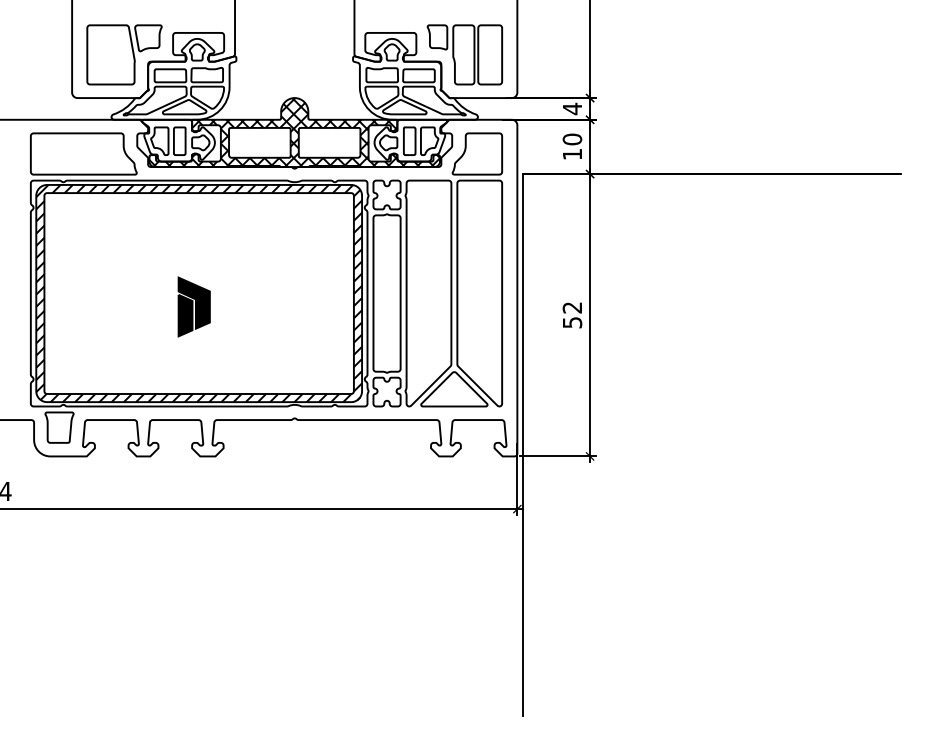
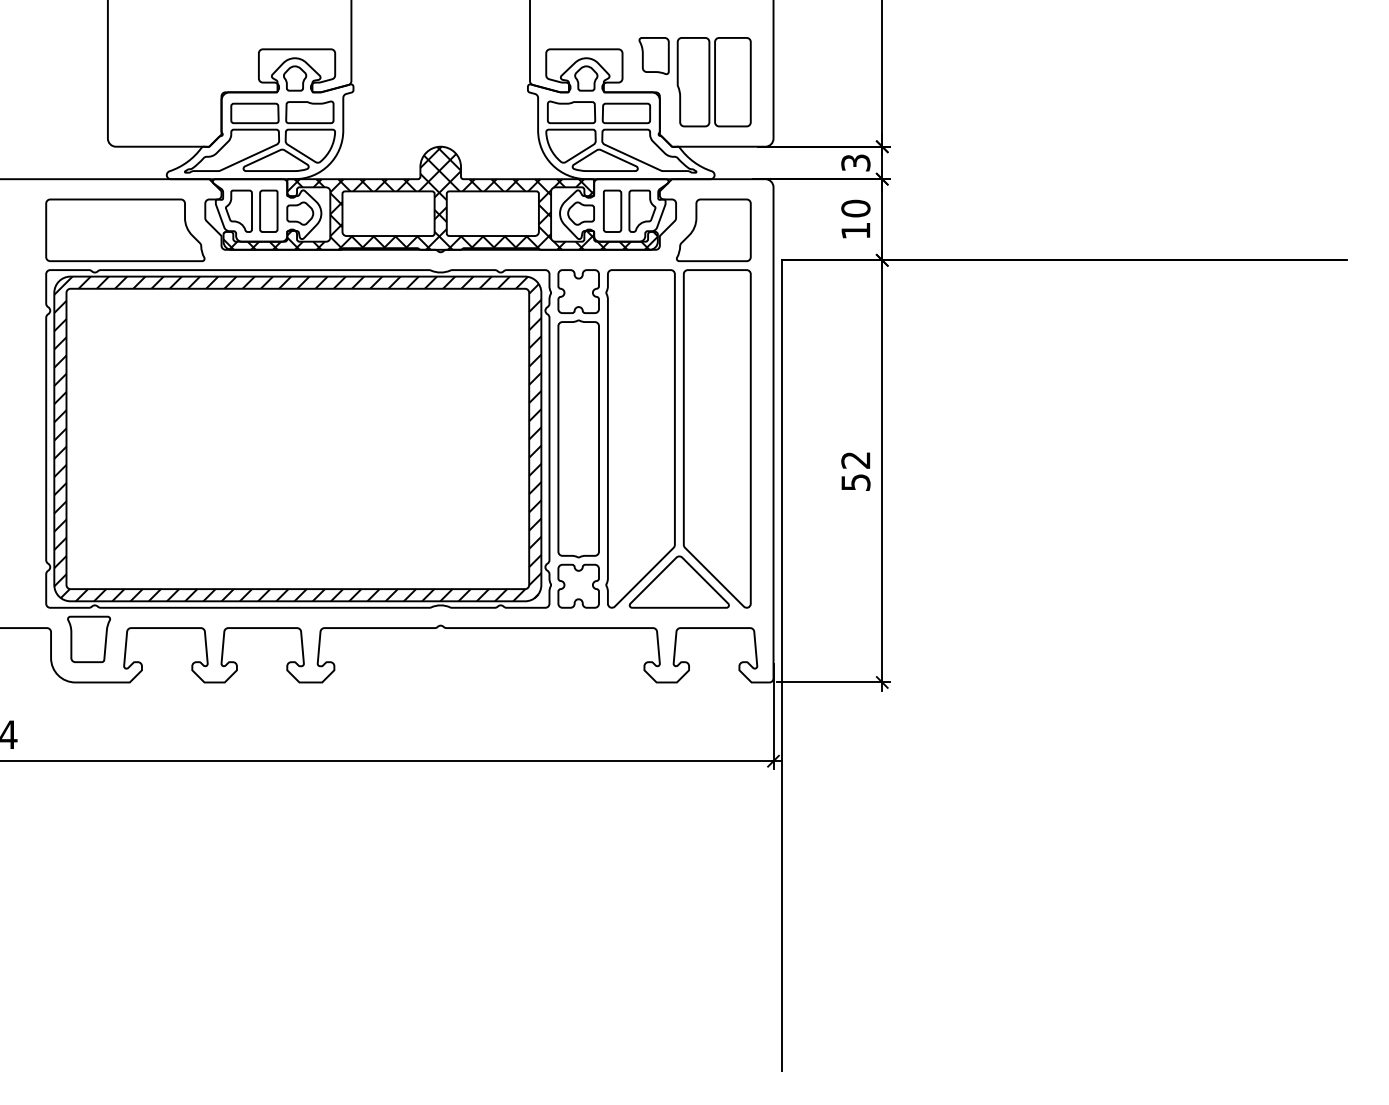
part: (124, 54) -> (186, 81), removed
text: (572, 108) -> (855, 162), 4 -> 3
part: (193, 306) -> (289, 458), removed

